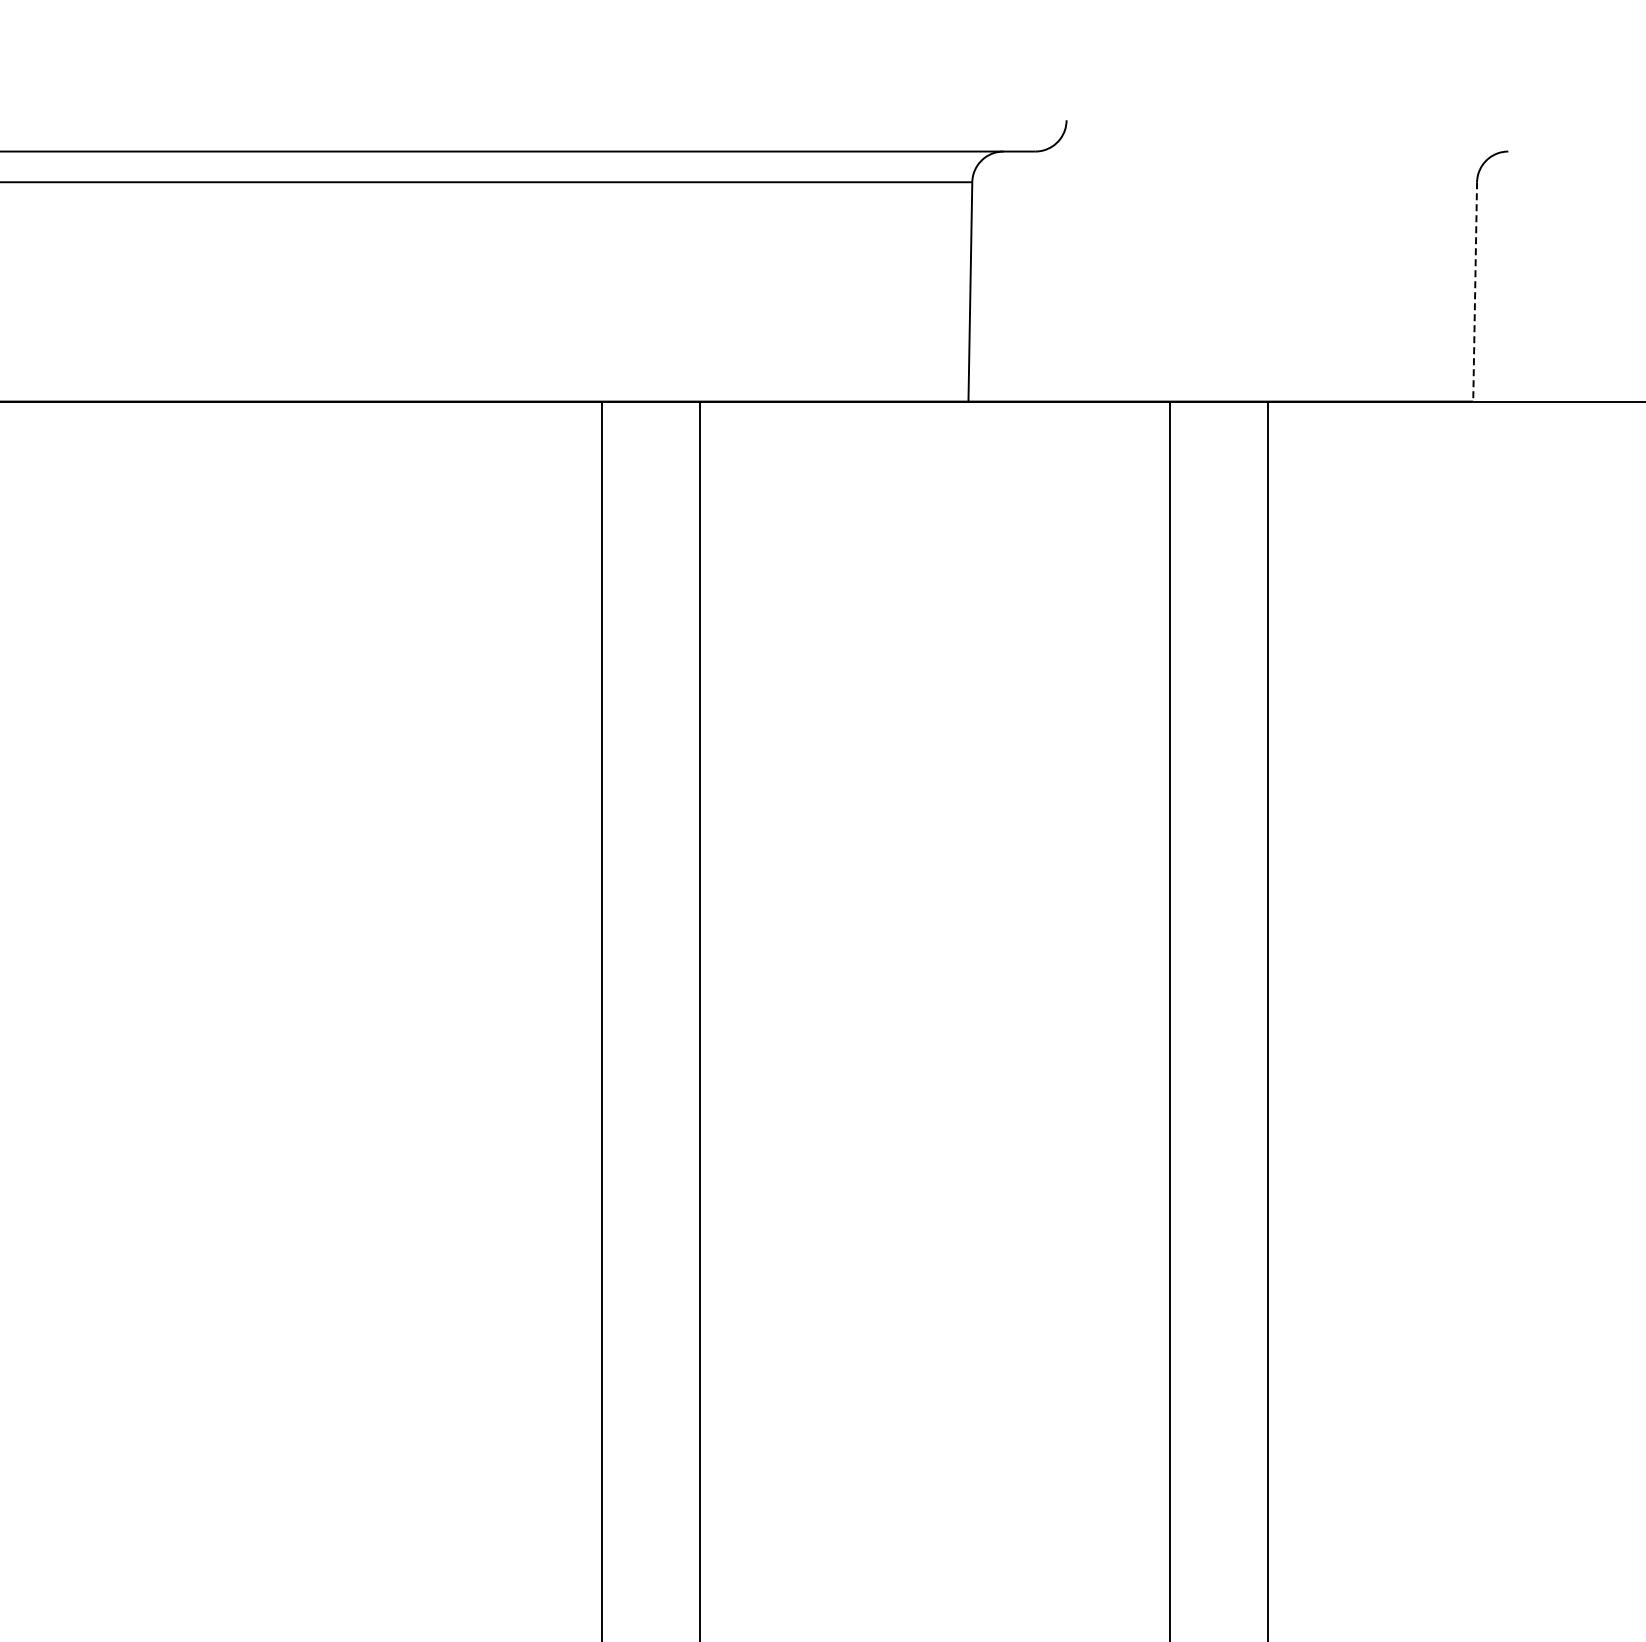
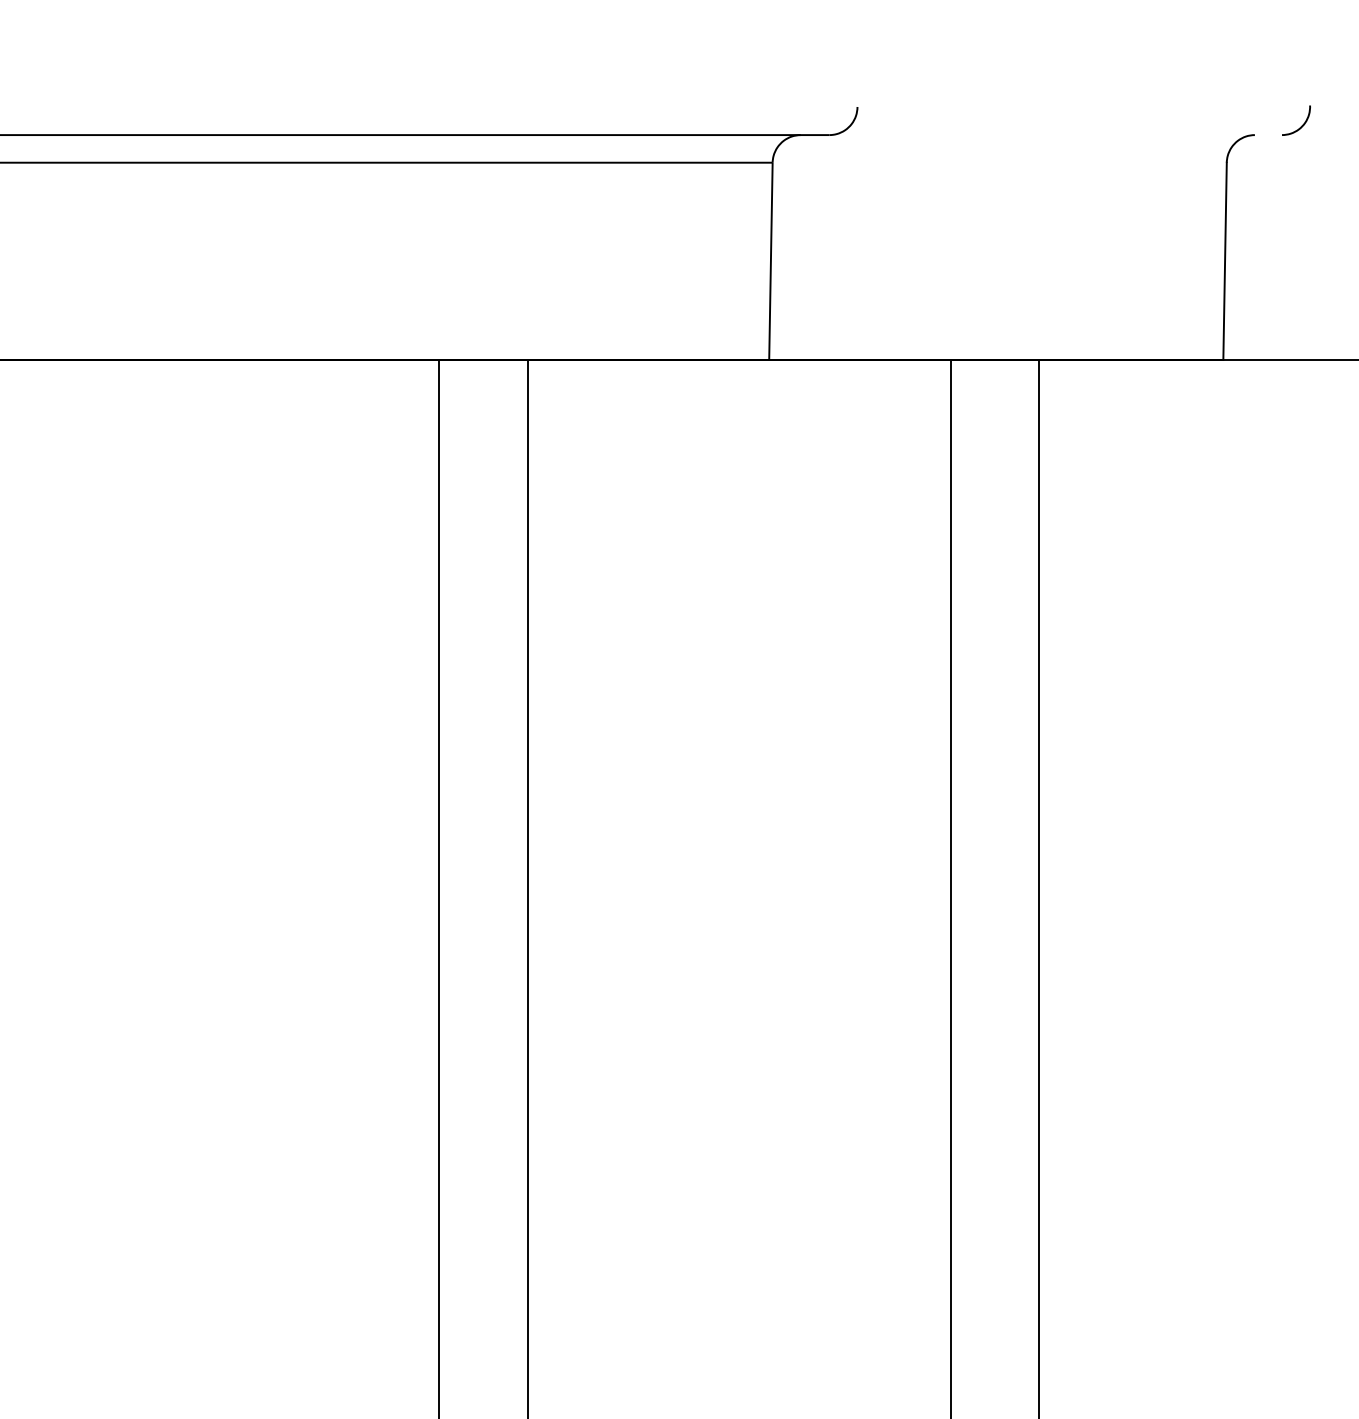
curve: (1560, 140) -> (1301, 125), added
line: (1475, 291) -> (1225, 261), dashed -> solid

